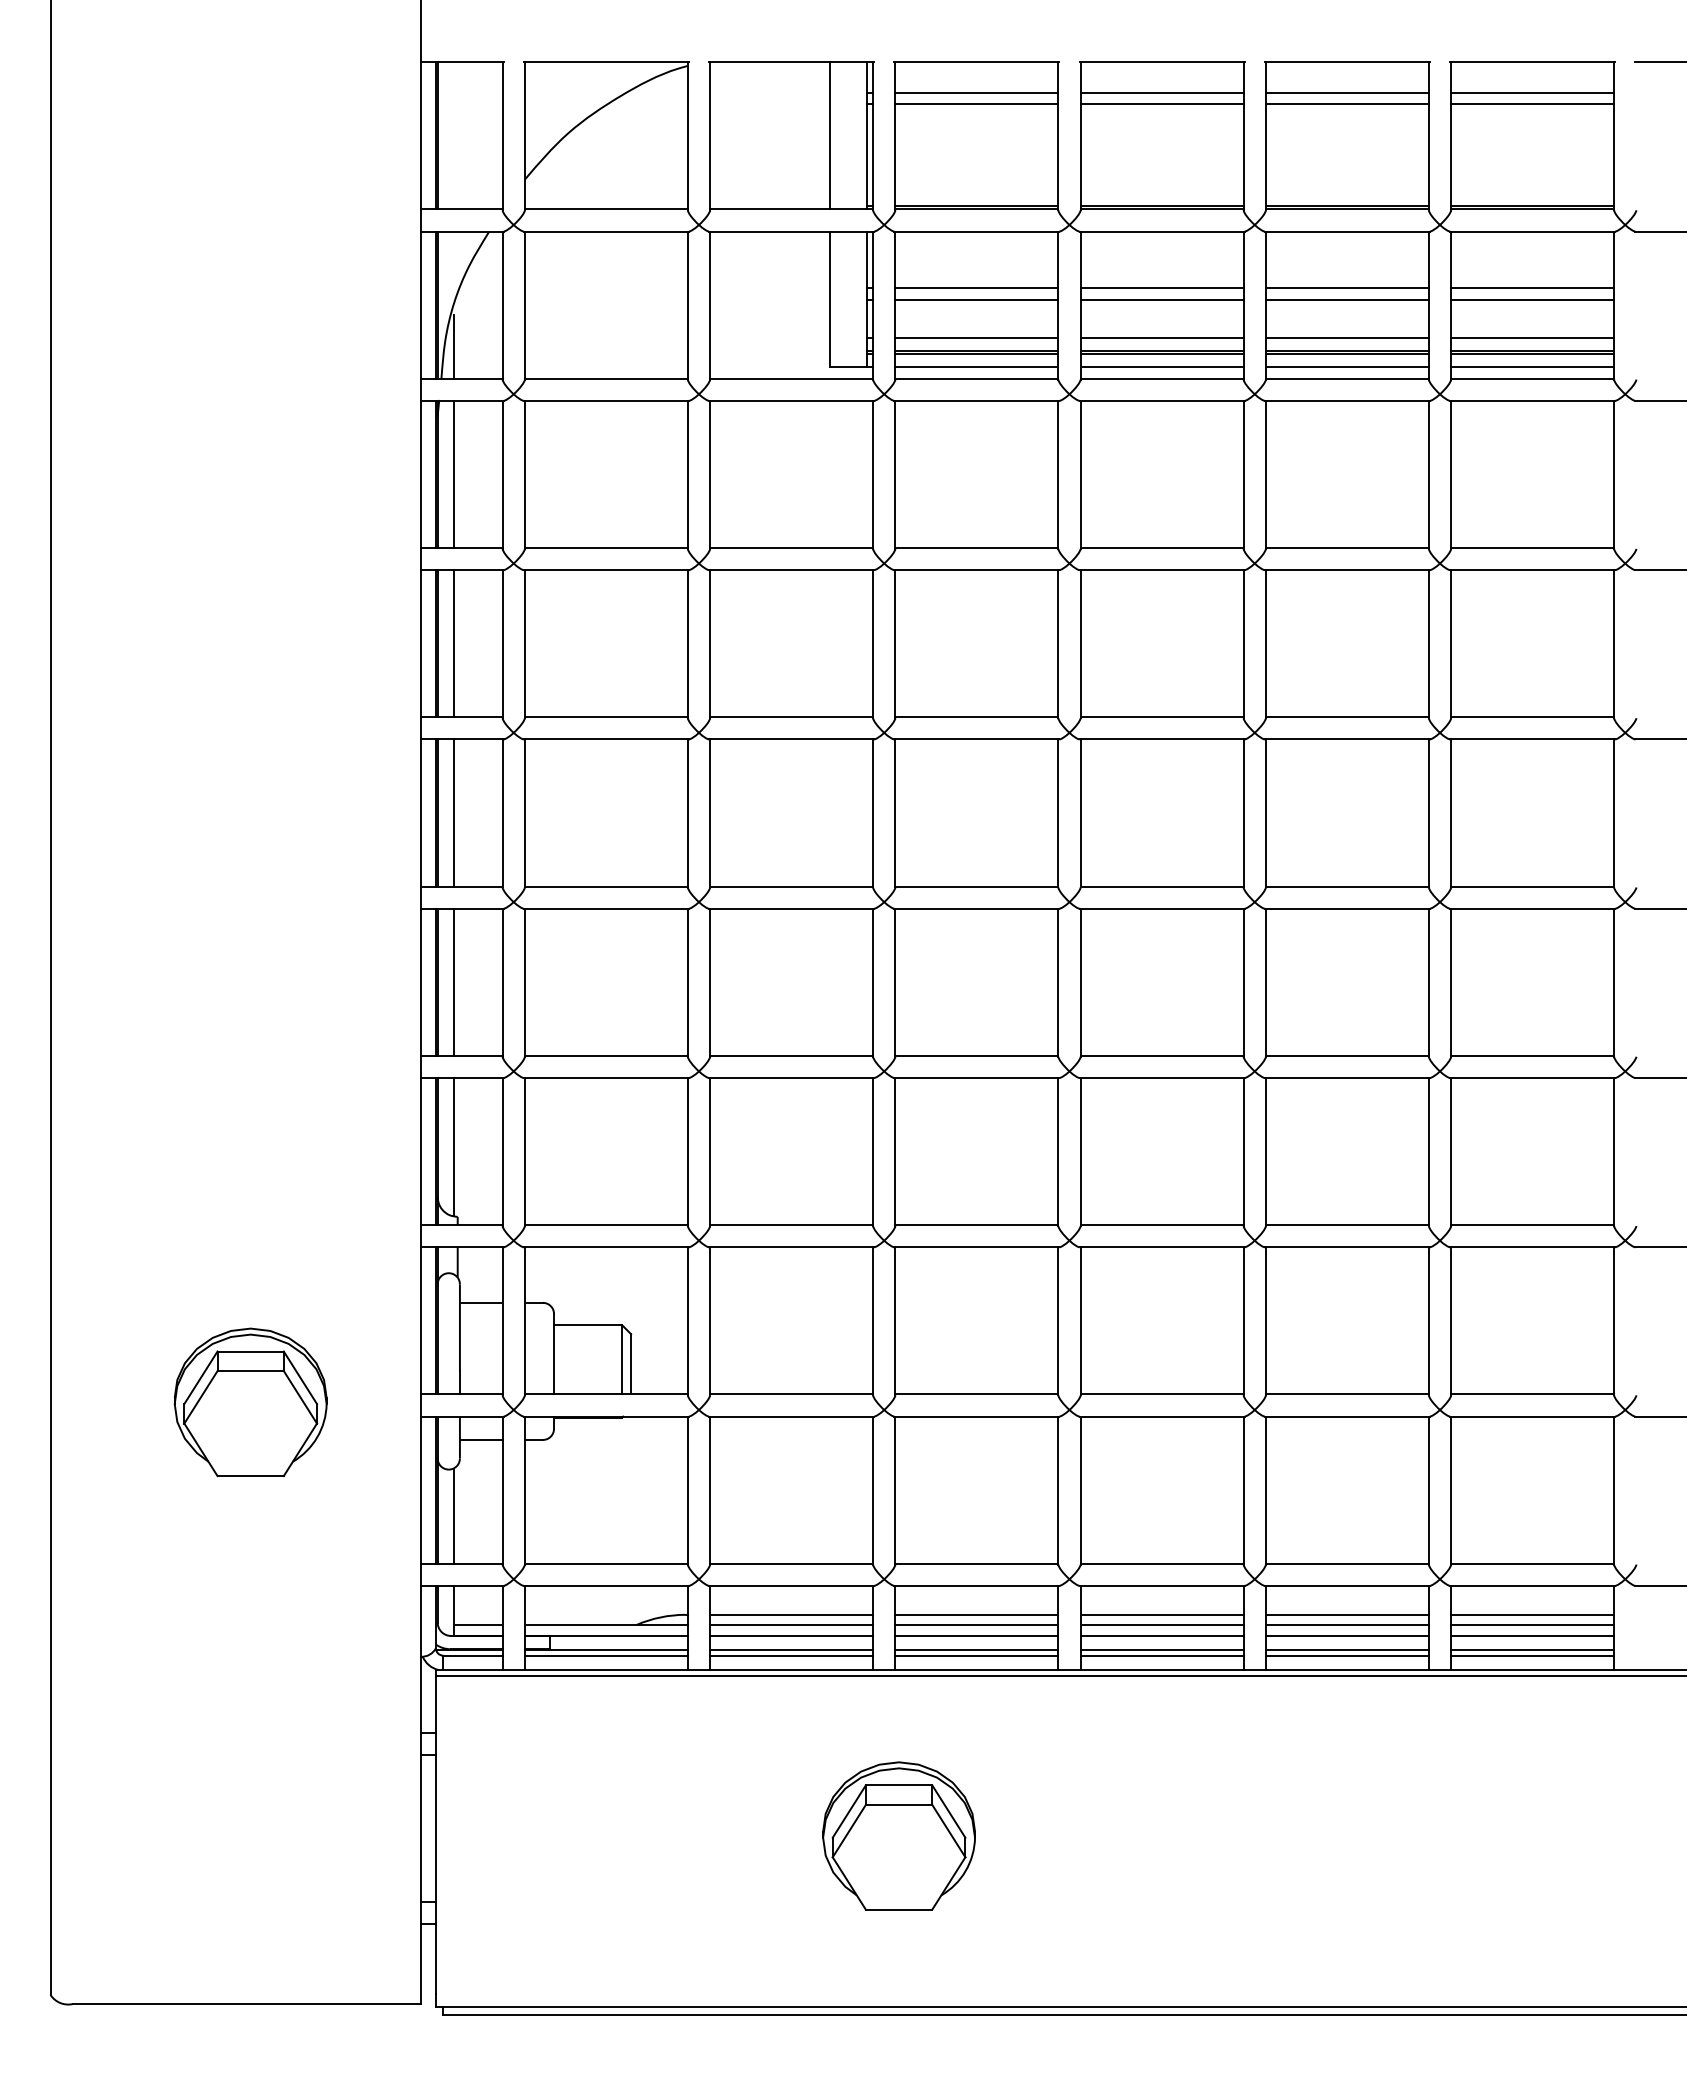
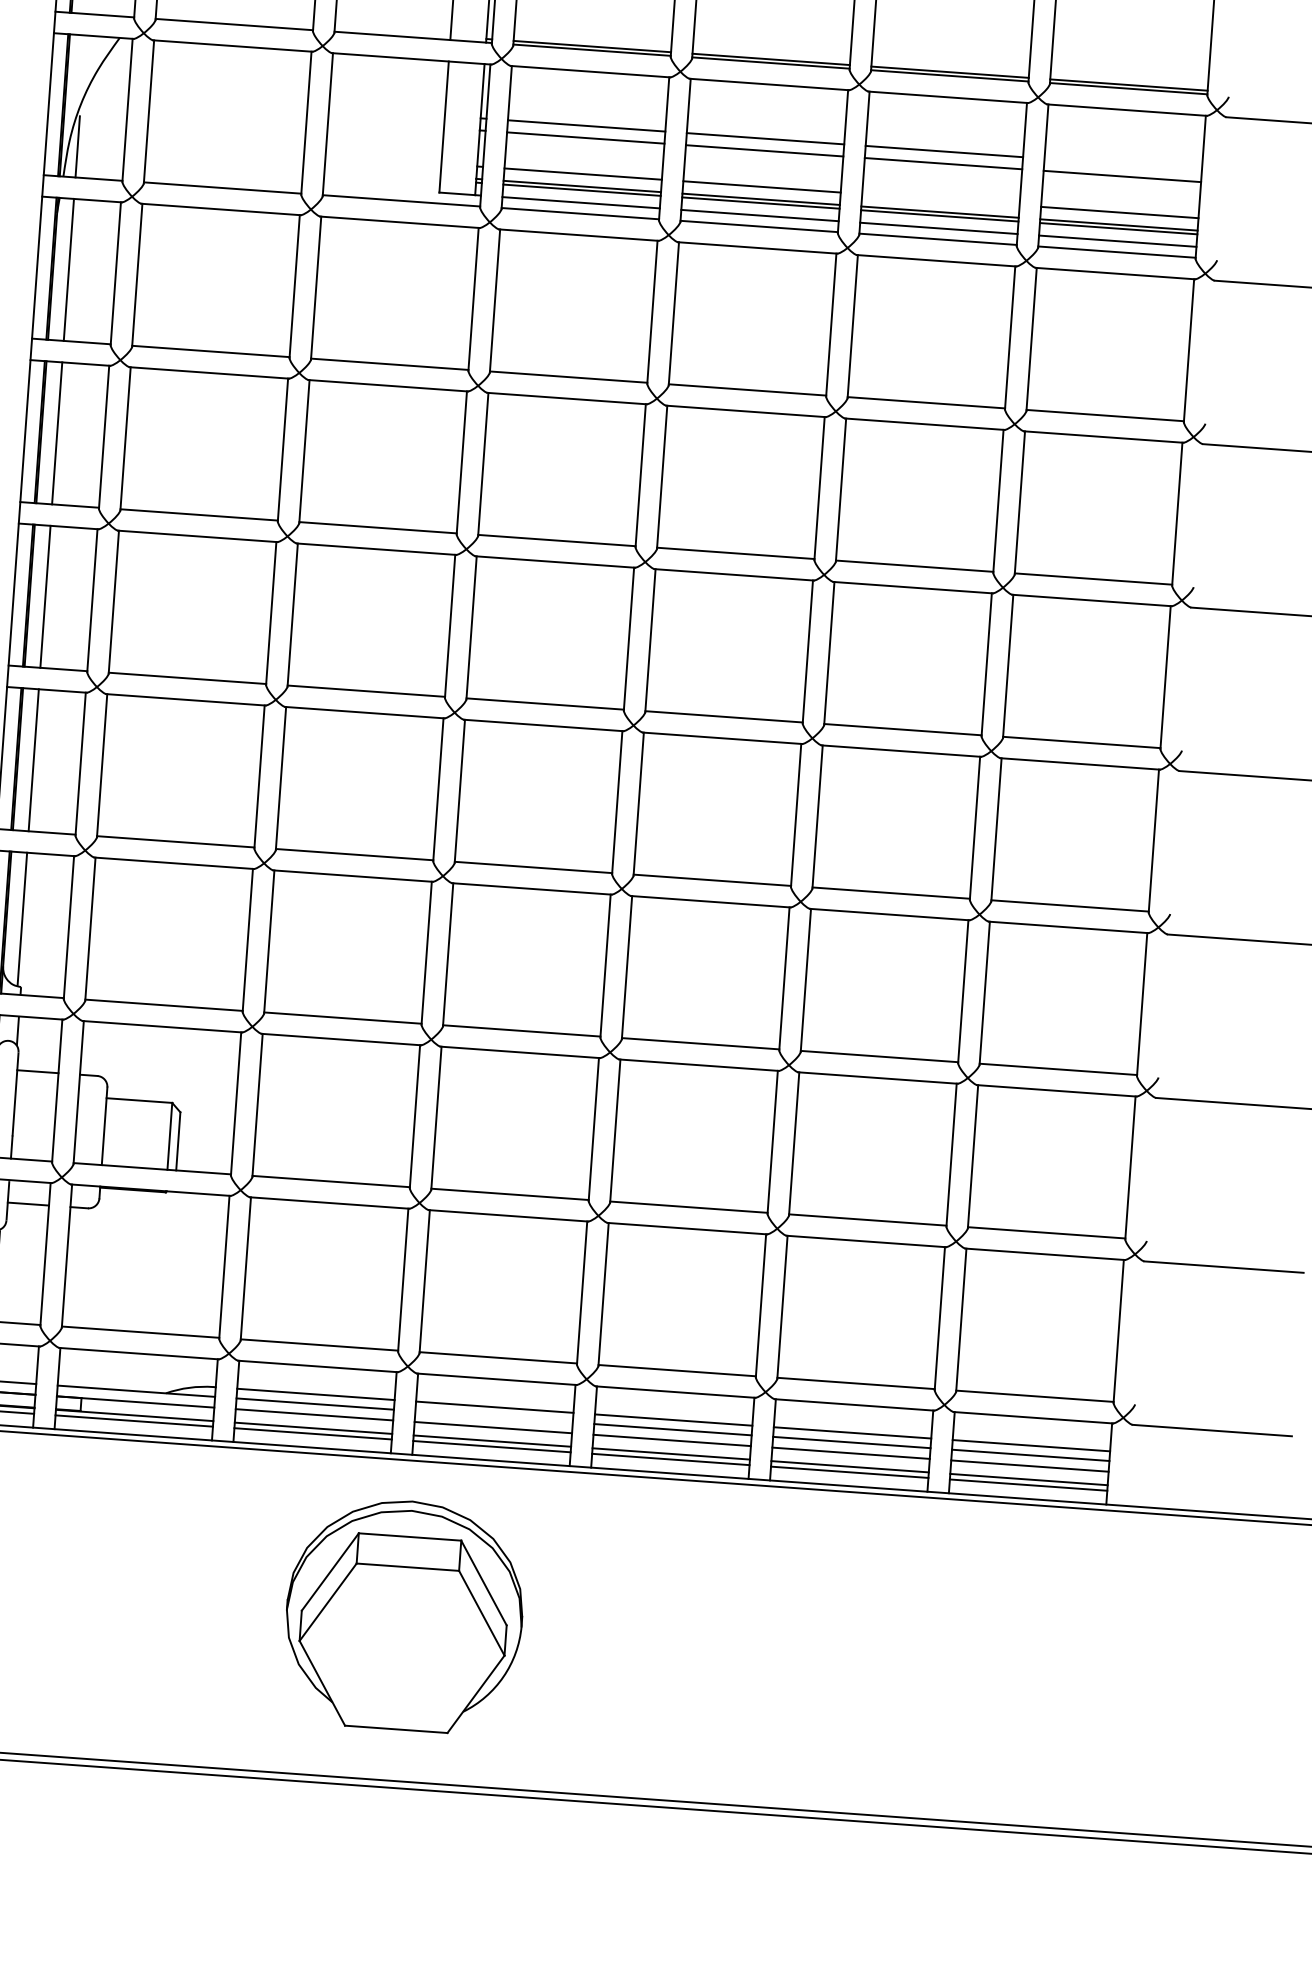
line: (1532, 287) -> (1123, 164), removed
line: (1346, 337) -> (940, 199), removed
line: (976, 1624) -> (493, 1416), removed
part: (898, 1835) -> (403, 1614), size x1.6

